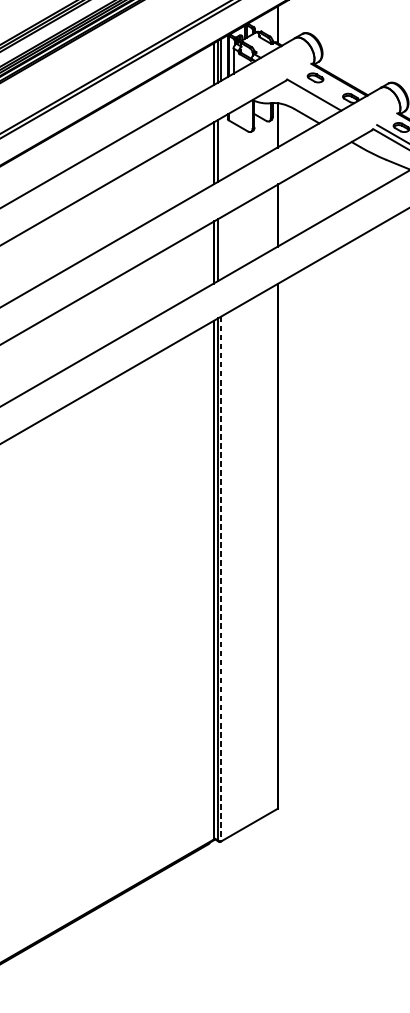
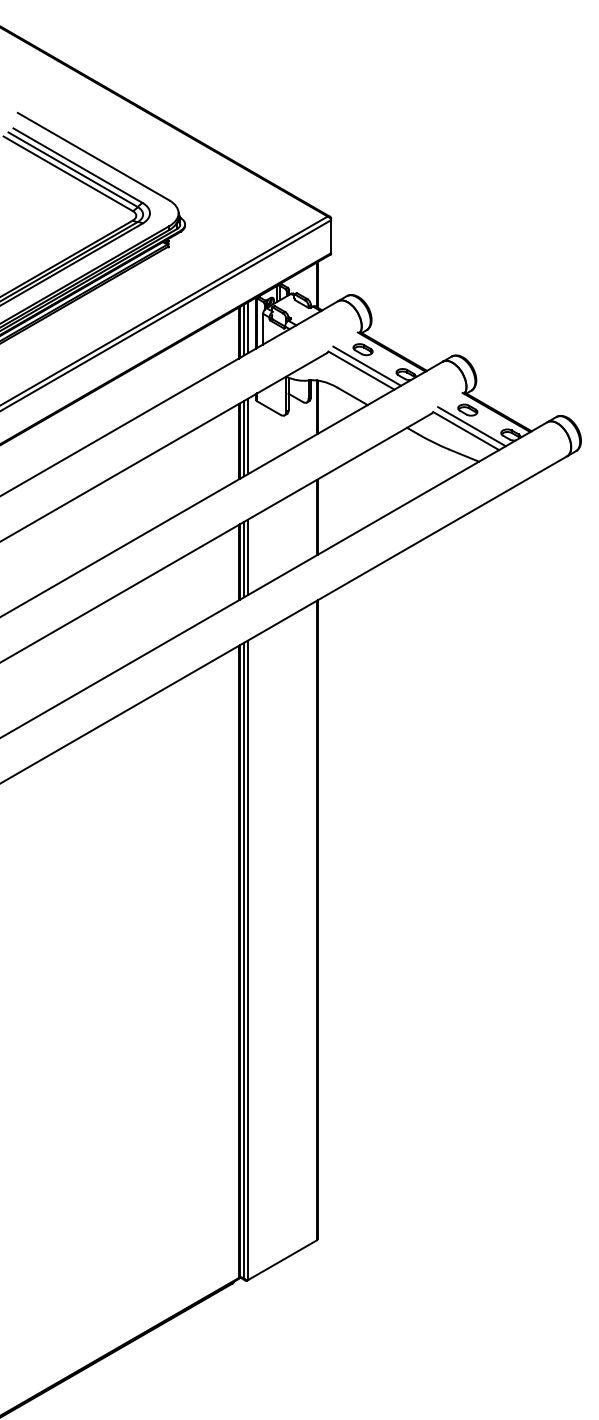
line: (319, 90) -> (367, 365), added
line: (221, 149) -> (248, 436), added
line: (221, 248) -> (248, 557), added
line: (221, 579) -> (248, 960), dashed -> solid

